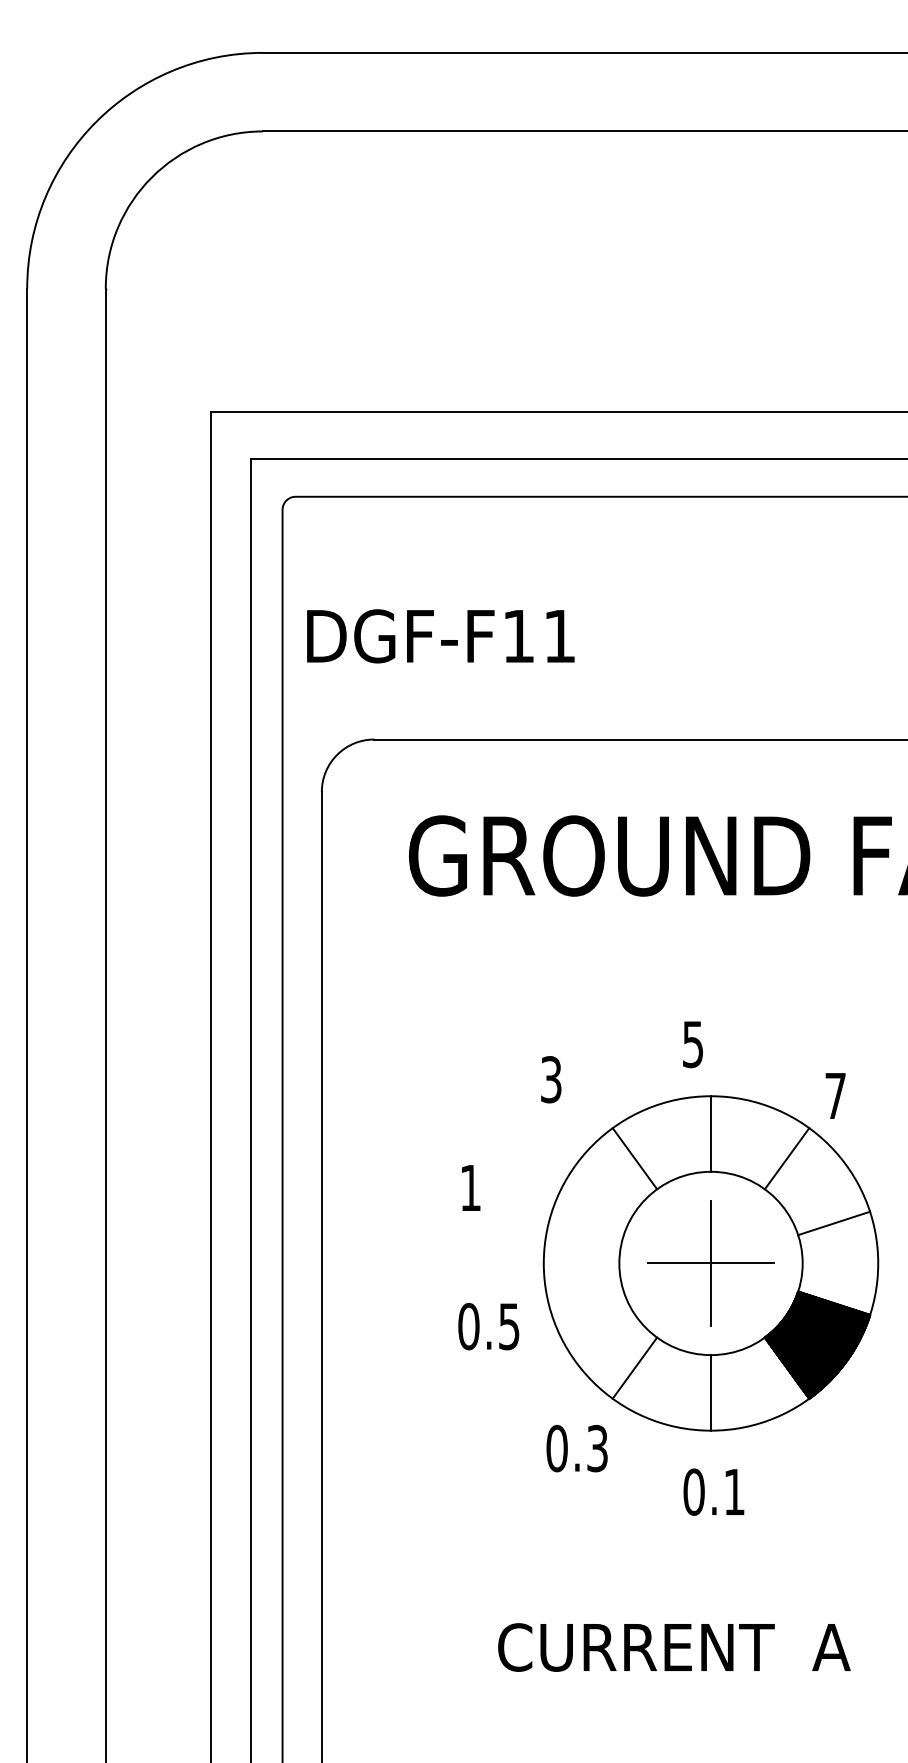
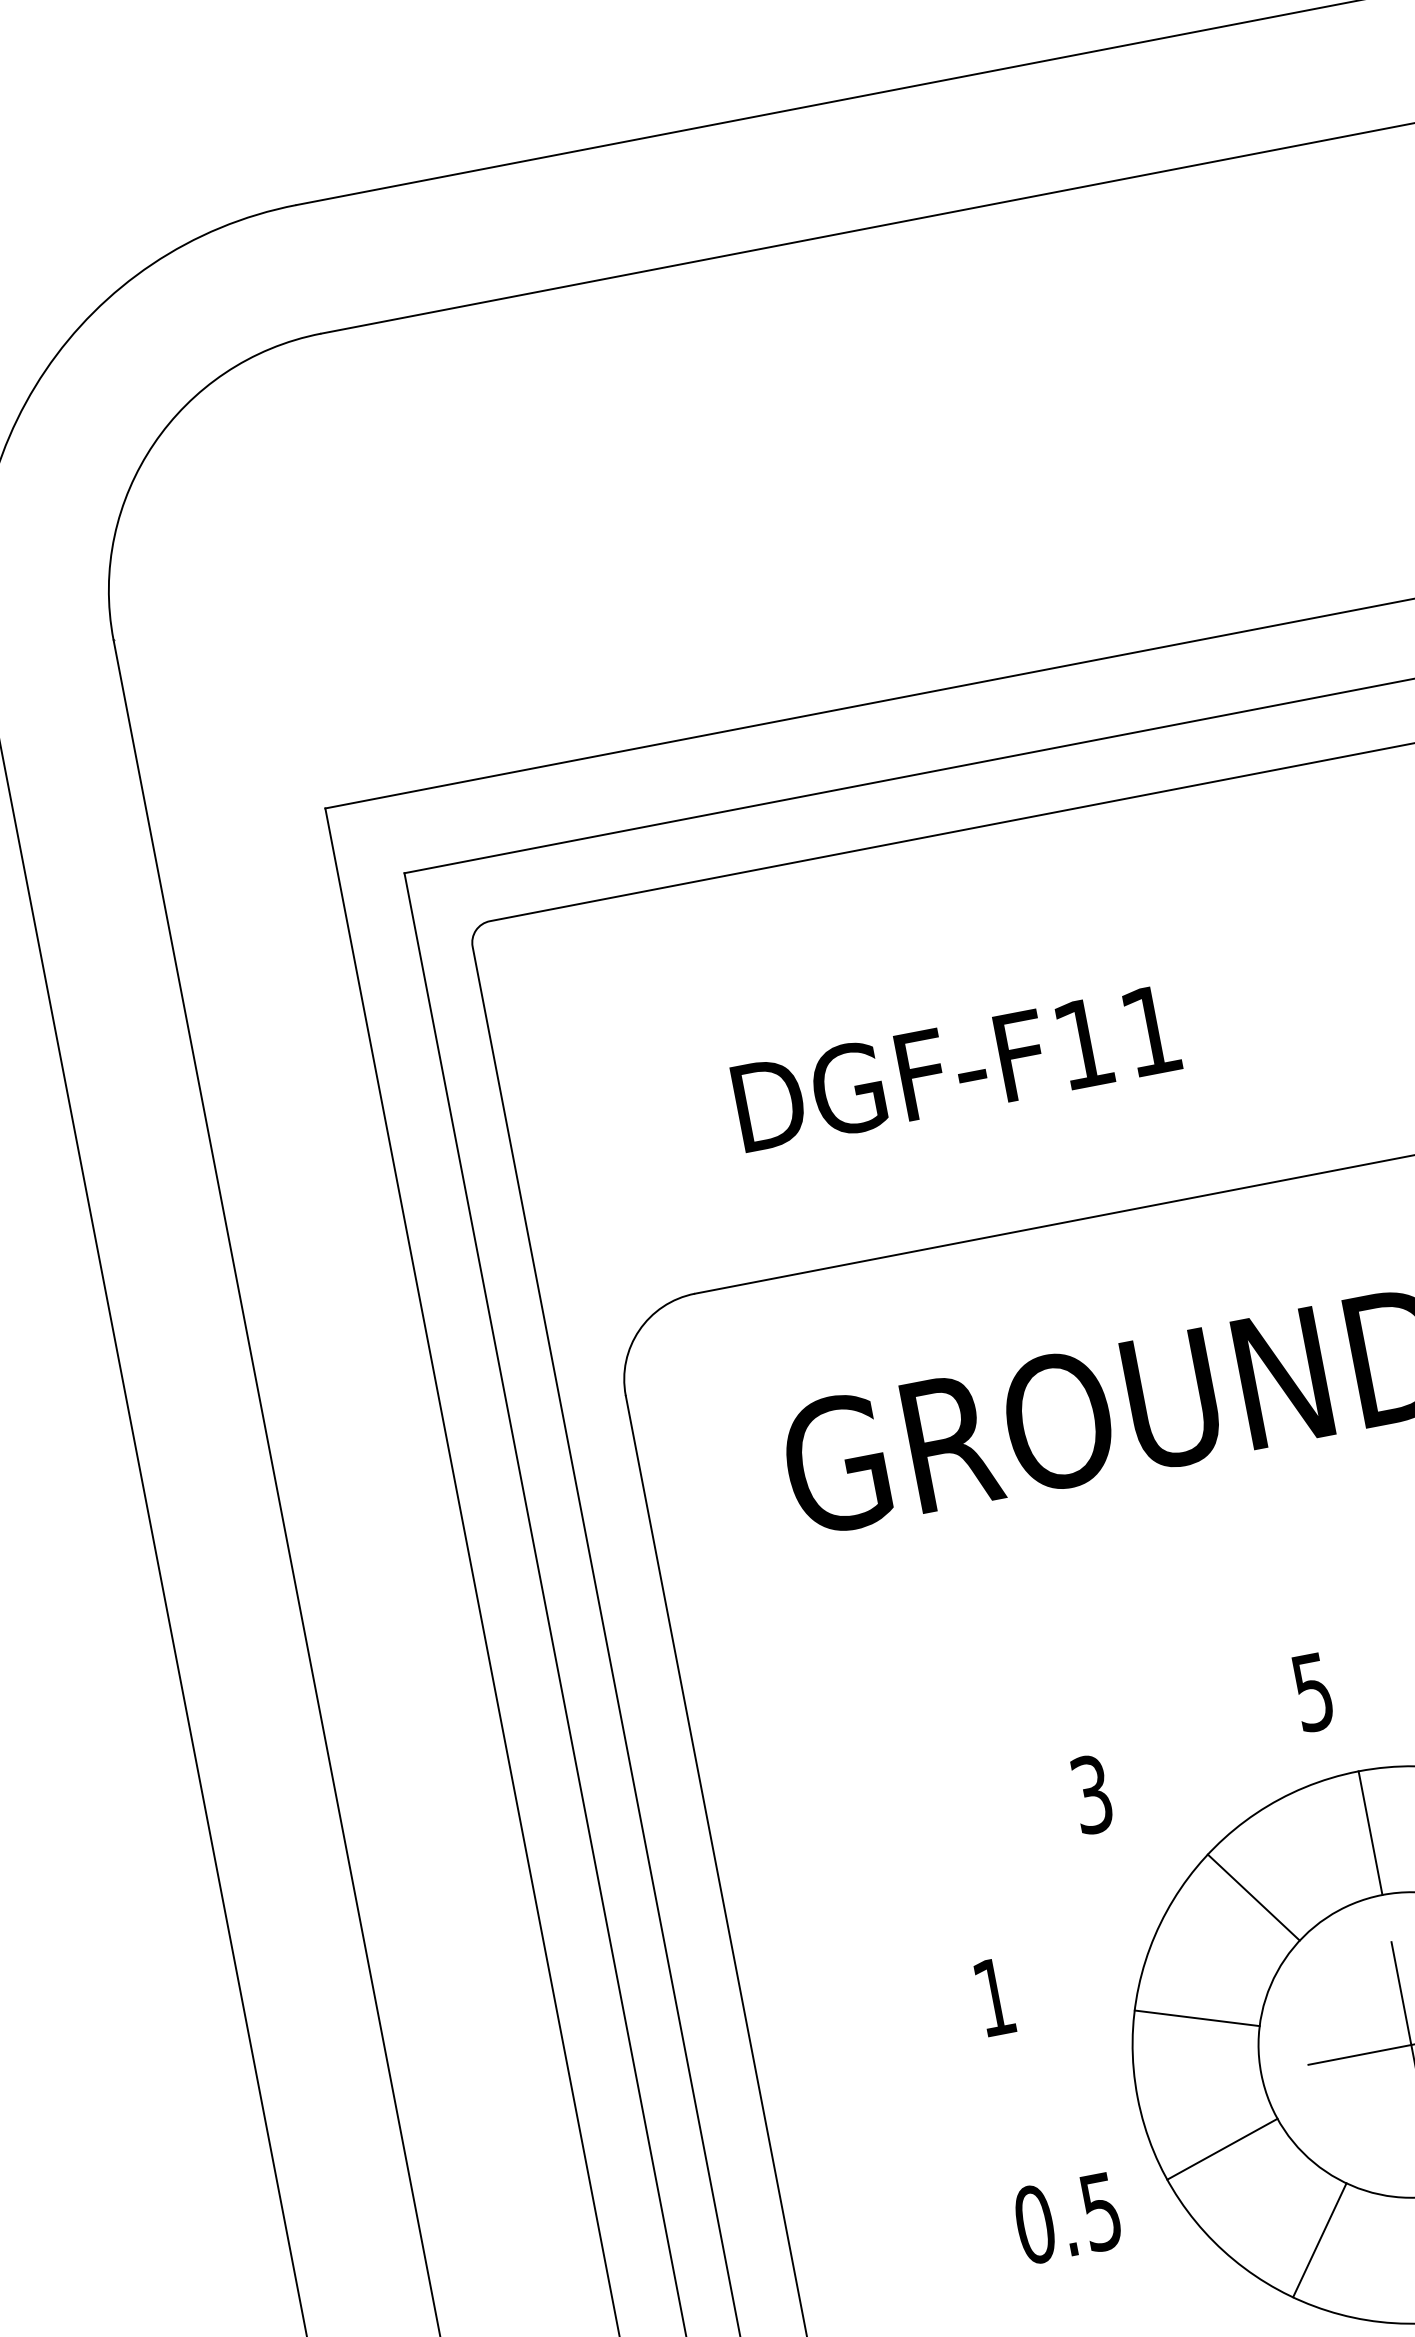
text: (440, 636) -> (955, 1068), moved
line: (587, 1223) -> (1196, 2018), added
line: (587, 1303) -> (1221, 2149), added

